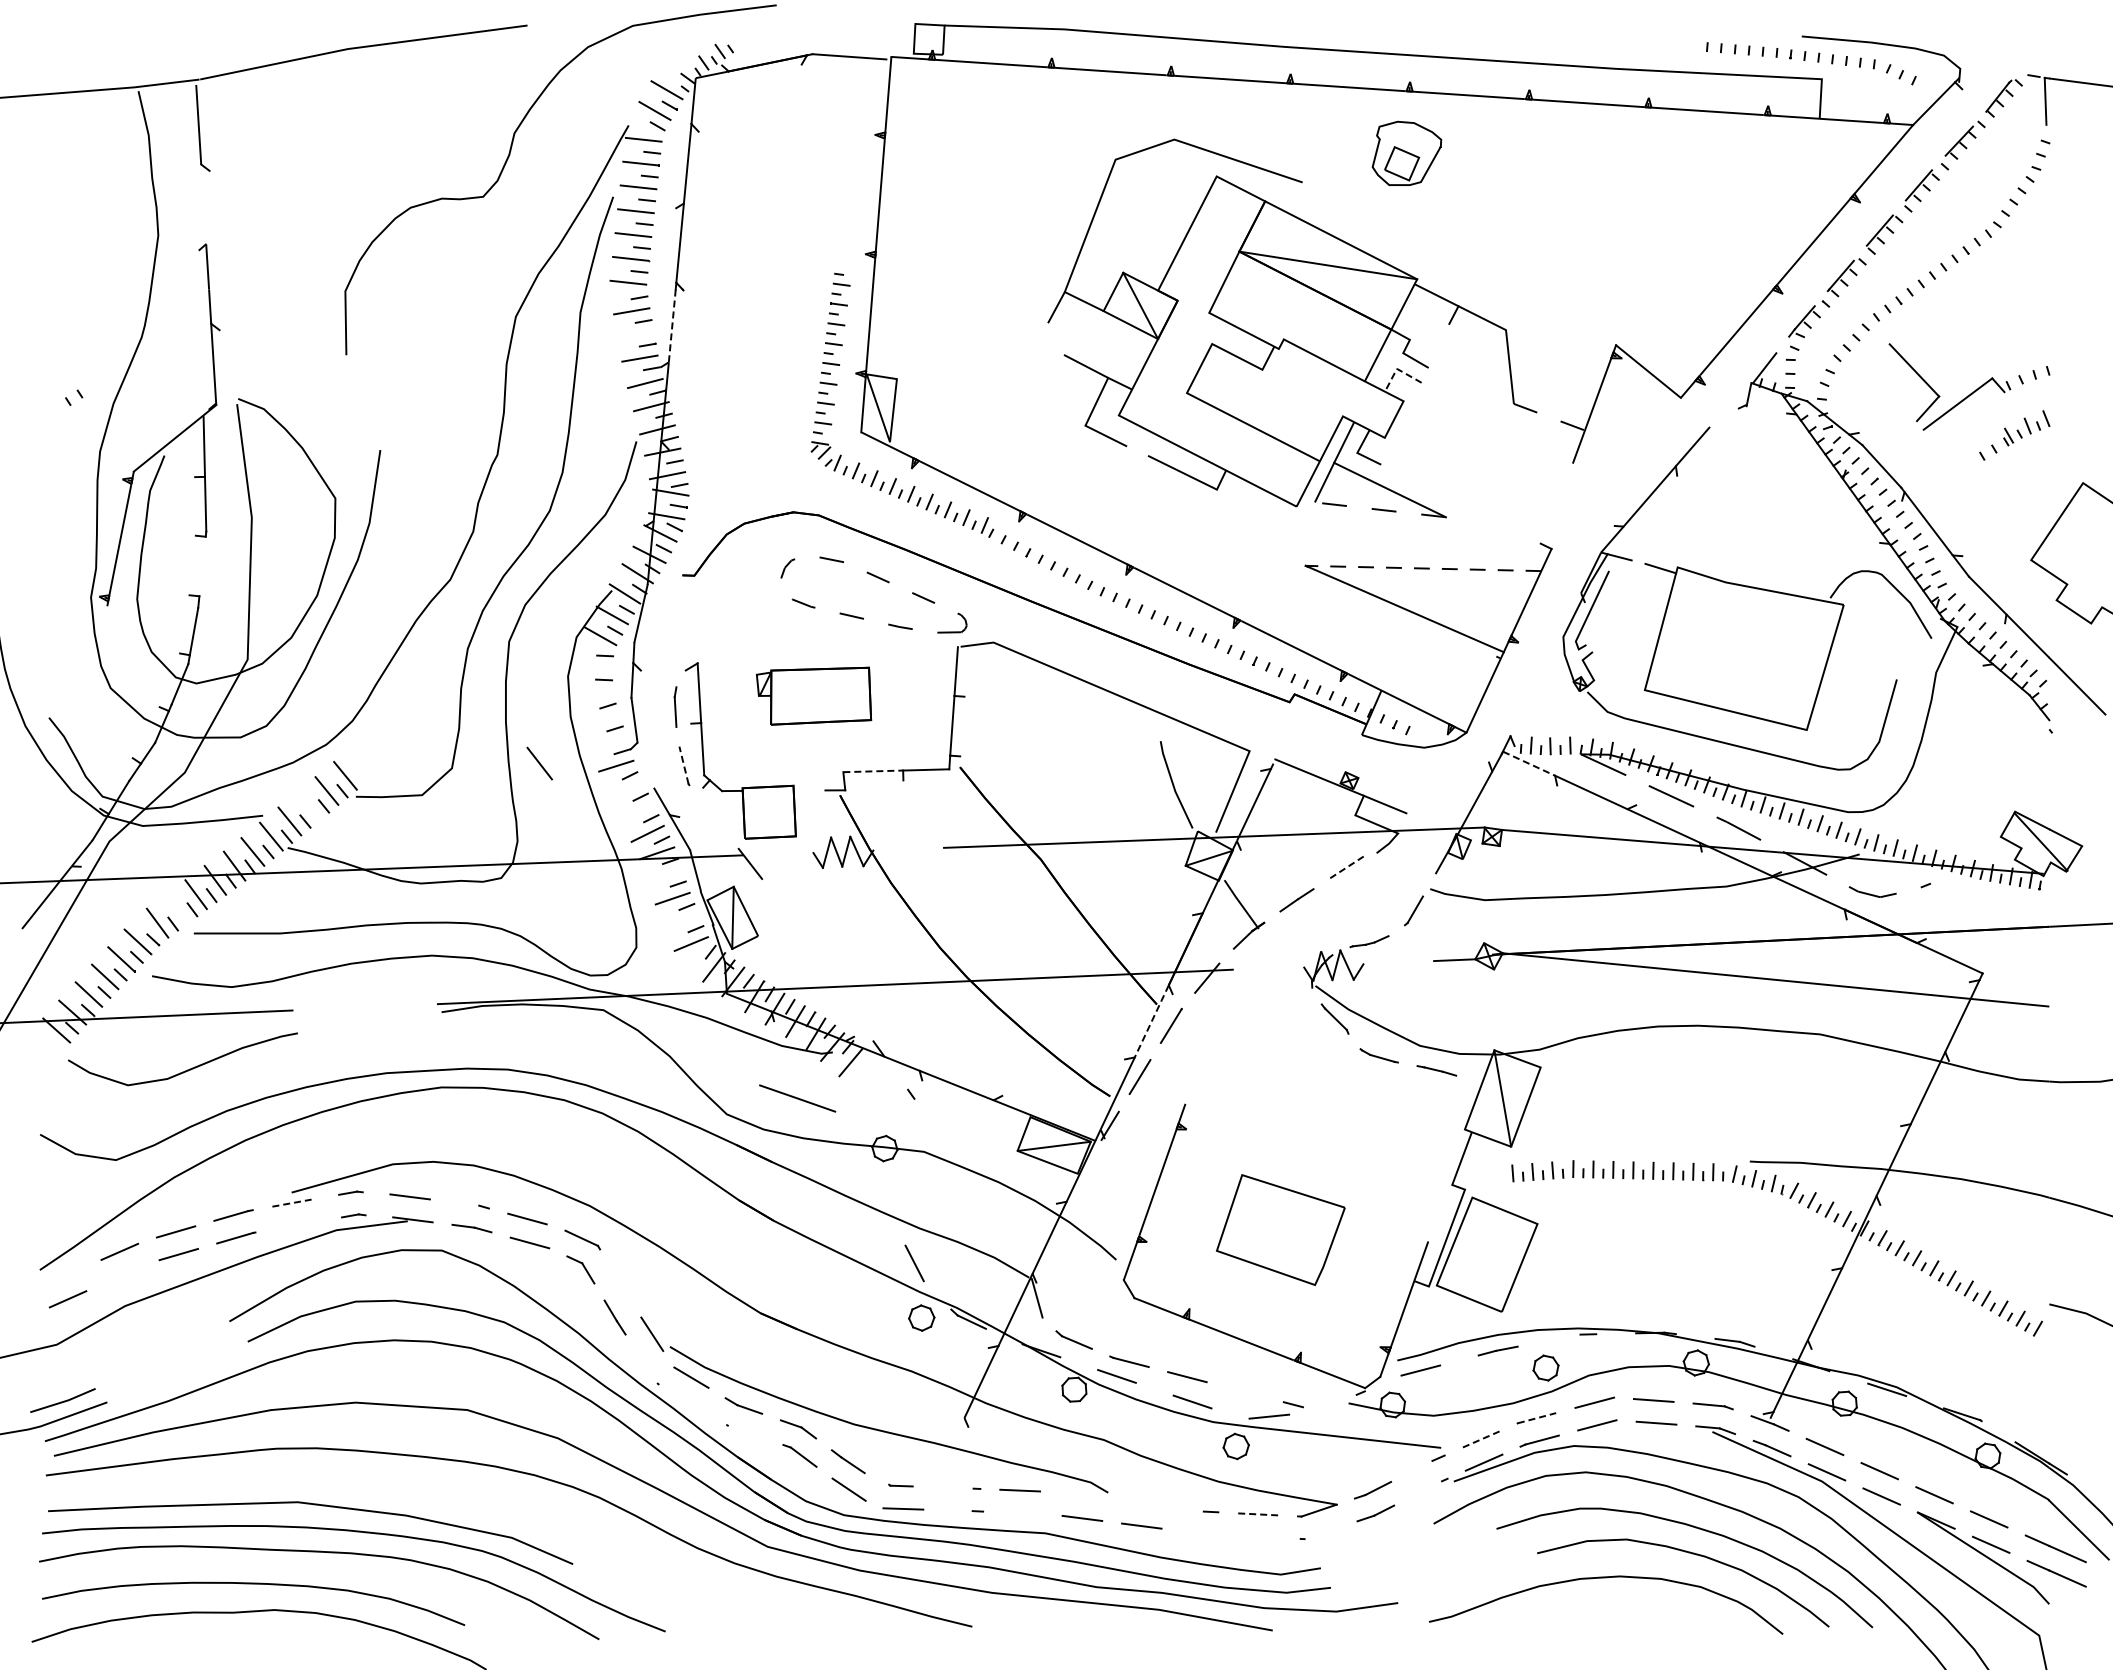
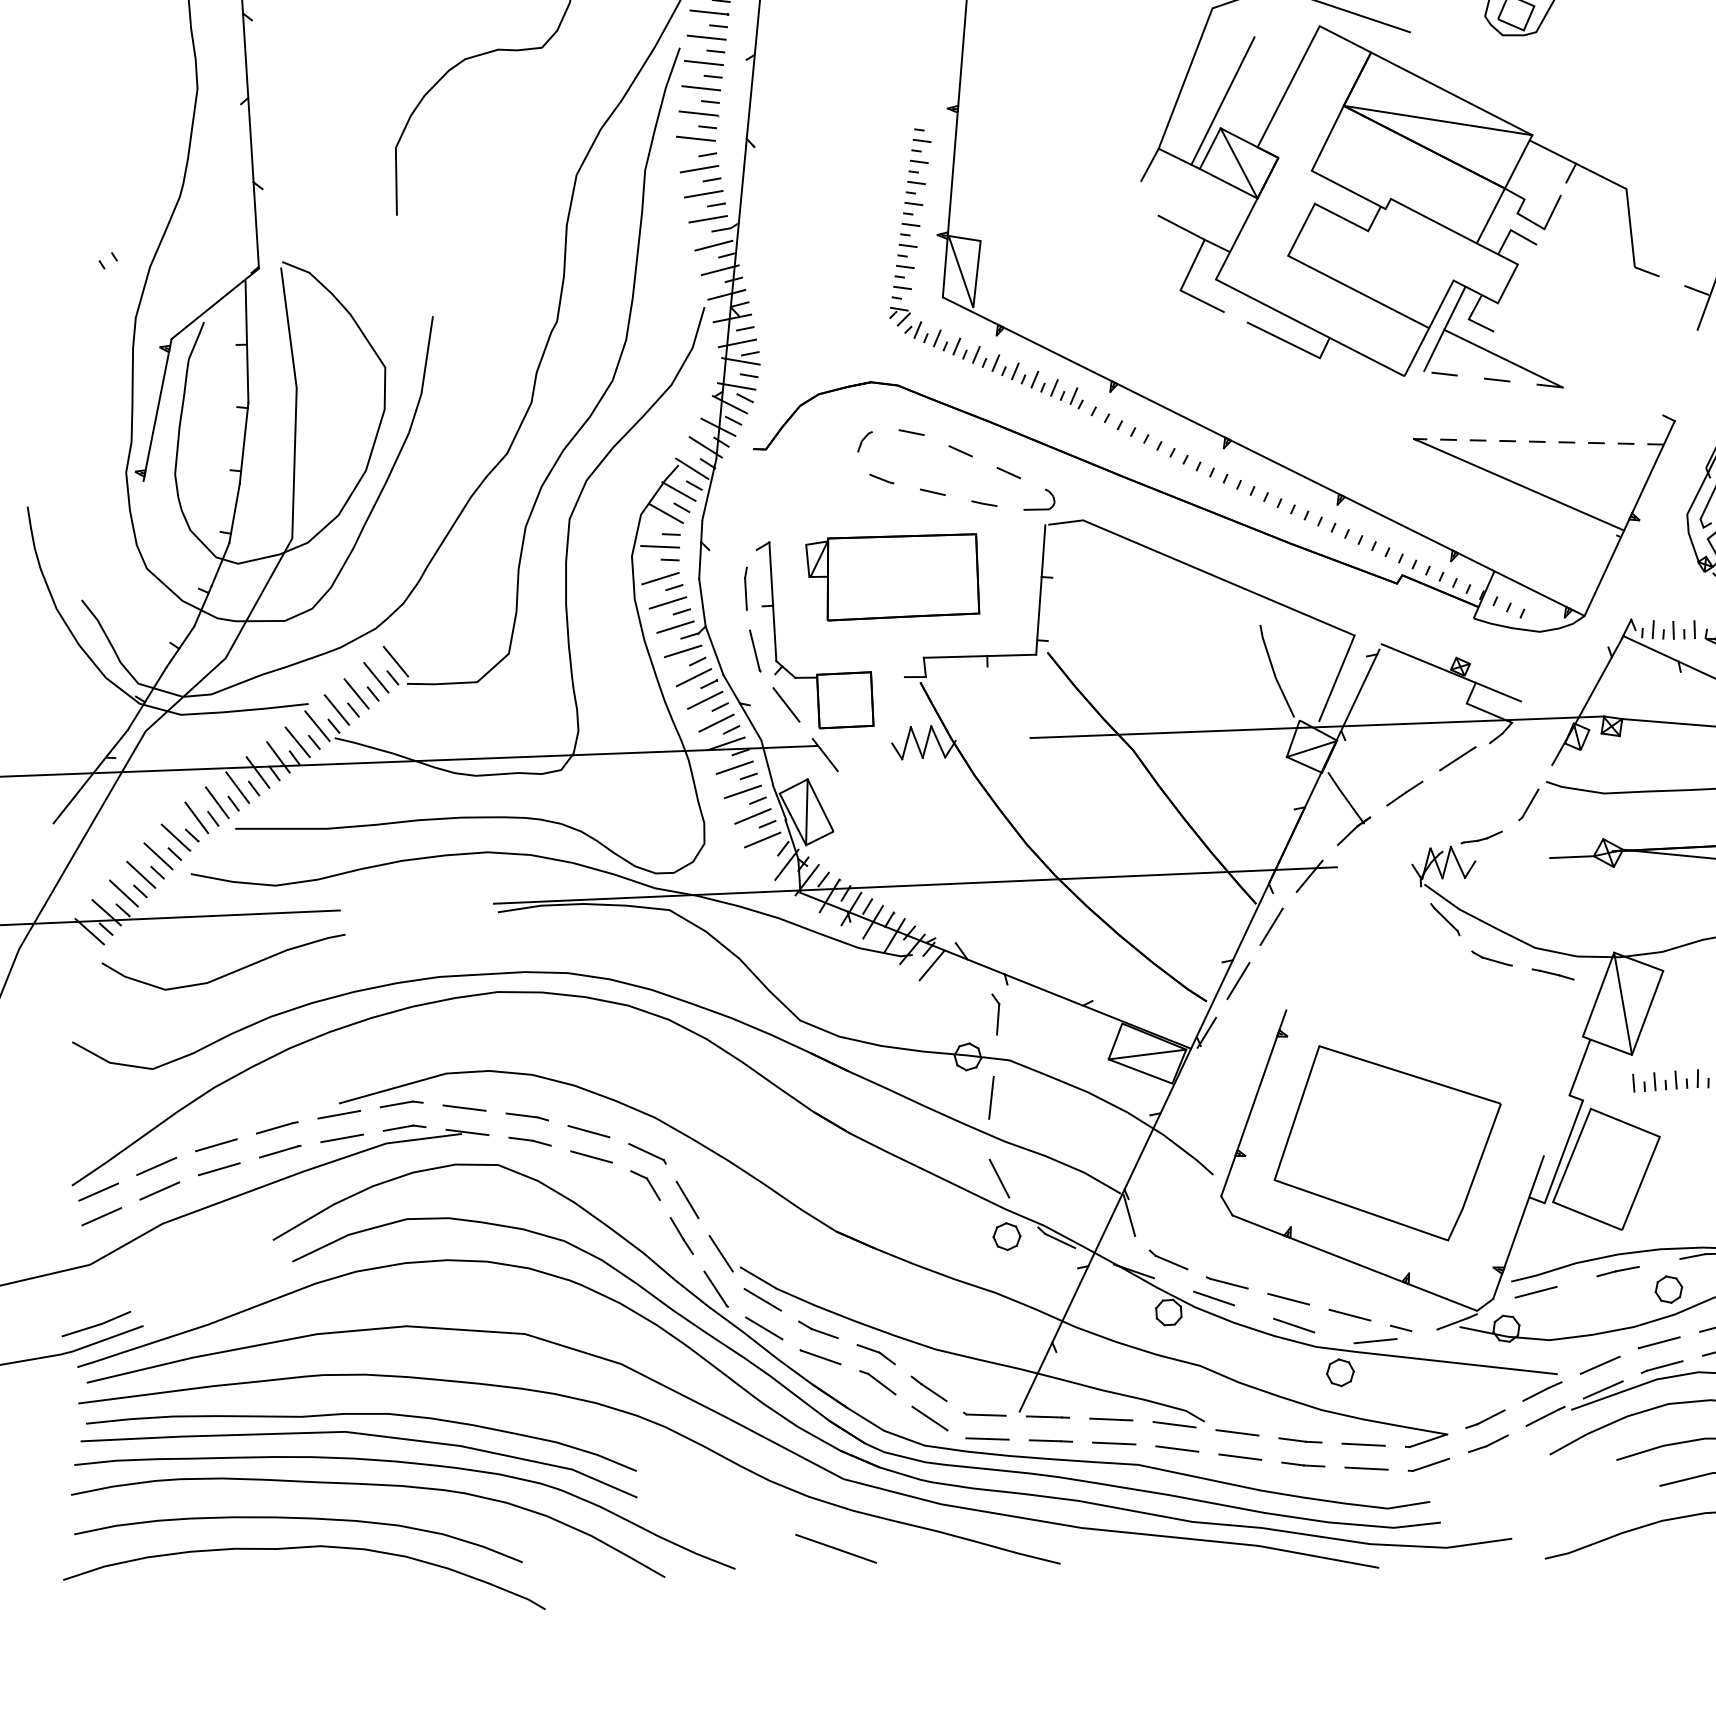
line: (203, 204) -> (245, 55), added
line: (1125, 247) -> (1223, 101), added
line: (672, 325) -> (742, 184), dashed -> solid
line: (635, 334) -> (703, 193), added
line: (1436, 351) -> (1552, 211), added
line: (1397, 369) -> (1511, 230), dashed -> solid
line: (202, 566) -> (244, 439), added
line: (594, 667) -> (660, 546), added
part: (813, 695) -> (892, 576), size x1.43
line: (594, 697) -> (660, 578), added
line: (601, 720) -> (667, 602), added
line: (609, 742) -> (675, 626), added
line: (539, 763) -> (786, 704), moved
line: (1529, 763) -> (1651, 648), dashed -> solid
line: (683, 764) -> (754, 649), dashed -> solid
line: (645, 765) -> (714, 650), added
line: (873, 771) -> (955, 657), dashed -> solid
line: (626, 790) -> (693, 677), added
line: (308, 806) -> (356, 694), added
line: (636, 812) -> (704, 700), added
line: (1346, 867) -> (1457, 758), dashed -> solid
line: (665, 875) -> (735, 767), added
line: (176, 908) -> (216, 802), added
line: (681, 921) -> (752, 816), added
line: (1151, 1021) -> (1250, 922), dashed -> solid
line: (797, 1098) -> (836, 1548), moved
line: (913, 1112) -> (998, 1018), added
line: (906, 1186) -> (990, 1097), added
part: (350, 1192) -> (401, 1103), size x1.67
line: (292, 1203) -> (339, 1115), dashed -> solid
line: (464, 1203) -> (522, 1115), added
part: (353, 1215) -> (404, 1127), size x1.67
line: (294, 1225) -> (341, 1138), added
part: (1280, 1229) -> (1387, 1142), size x1.67
line: (122, 1275) -> (159, 1191), added
line: (64, 1276) -> (98, 1192), added
line: (620, 1283) -> (687, 1199), added
line: (1568, 1336) -> (1692, 1256), added
line: (646, 1367) -> (715, 1289), added
line: (1245, 1392) -> (1350, 1315), added
line: (1341, 1399) -> (1452, 1322), added
line: (692, 1404) -> (763, 1328), added
line: (1537, 1418) -> (1659, 1343), dashed -> solid
line: (745, 1431) -> (820, 1356), added
line: (1481, 1439) -> (1600, 1365), dashed -> solid
line: (948, 1450) -> (1035, 1377), added
line: (1420, 1466) -> (1535, 1393), added
part: (900, 1485) -> (984, 1414), size x1.67
curve: (312, 1486) -> (361, 1415), added
line: (956, 1487) -> (1043, 1416), added
line: (1426, 1488) -> (1542, 1417), added
line: (1079, 1495) -> (1174, 1424), added
line: (1138, 1502) -> (1236, 1432), added
line: (1190, 1509) -> (1291, 1439), added
line: (957, 1510) -> (1044, 1440), added
line: (1022, 1513) -> (1113, 1443), added
line: (1258, 1514) -> (1364, 1444), dashed -> solid
line: (1200, 1532) -> (1302, 1463), added
line: (1321, 1533) -> (1430, 1465), added
line: (1260, 1536) -> (1366, 1468), added

